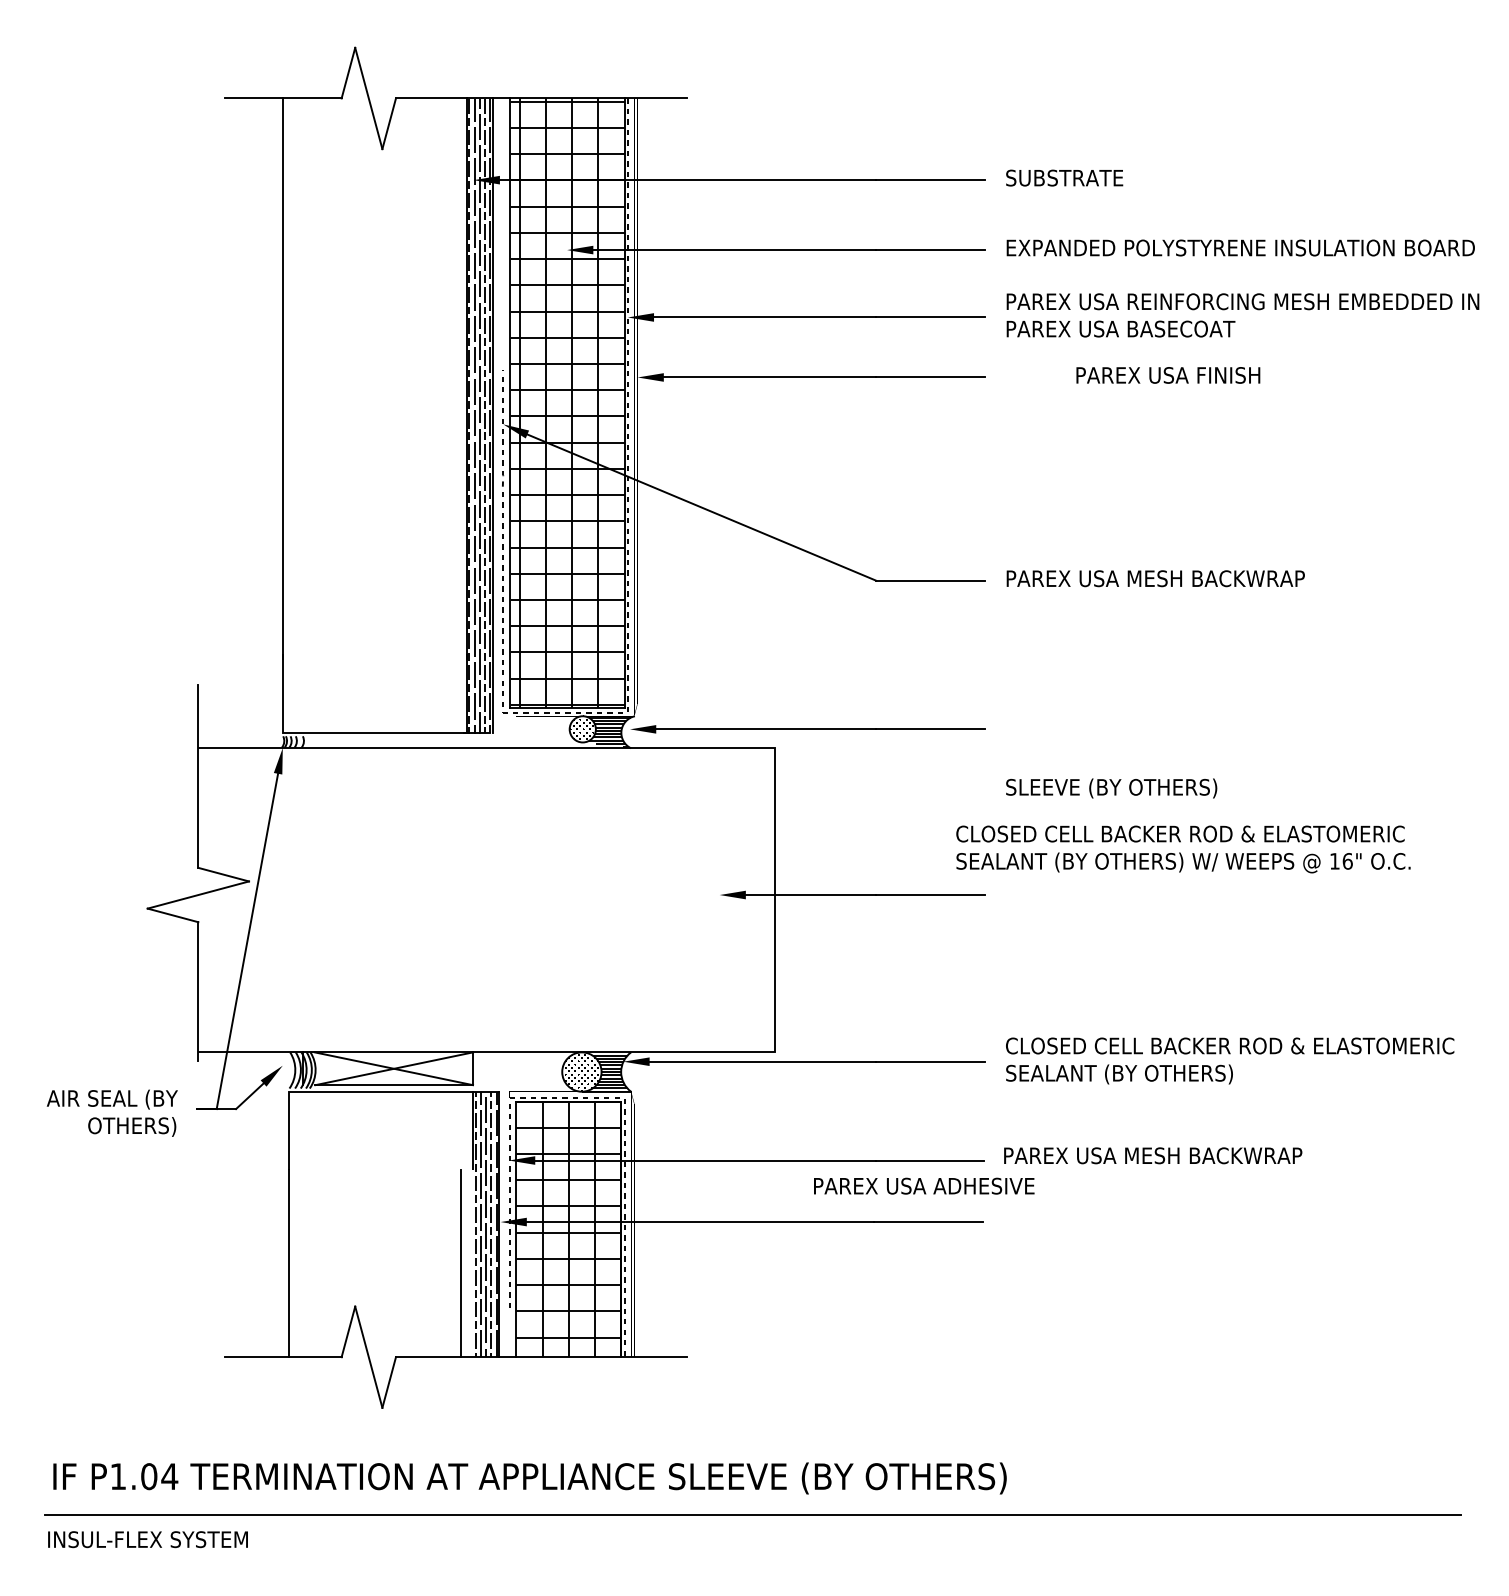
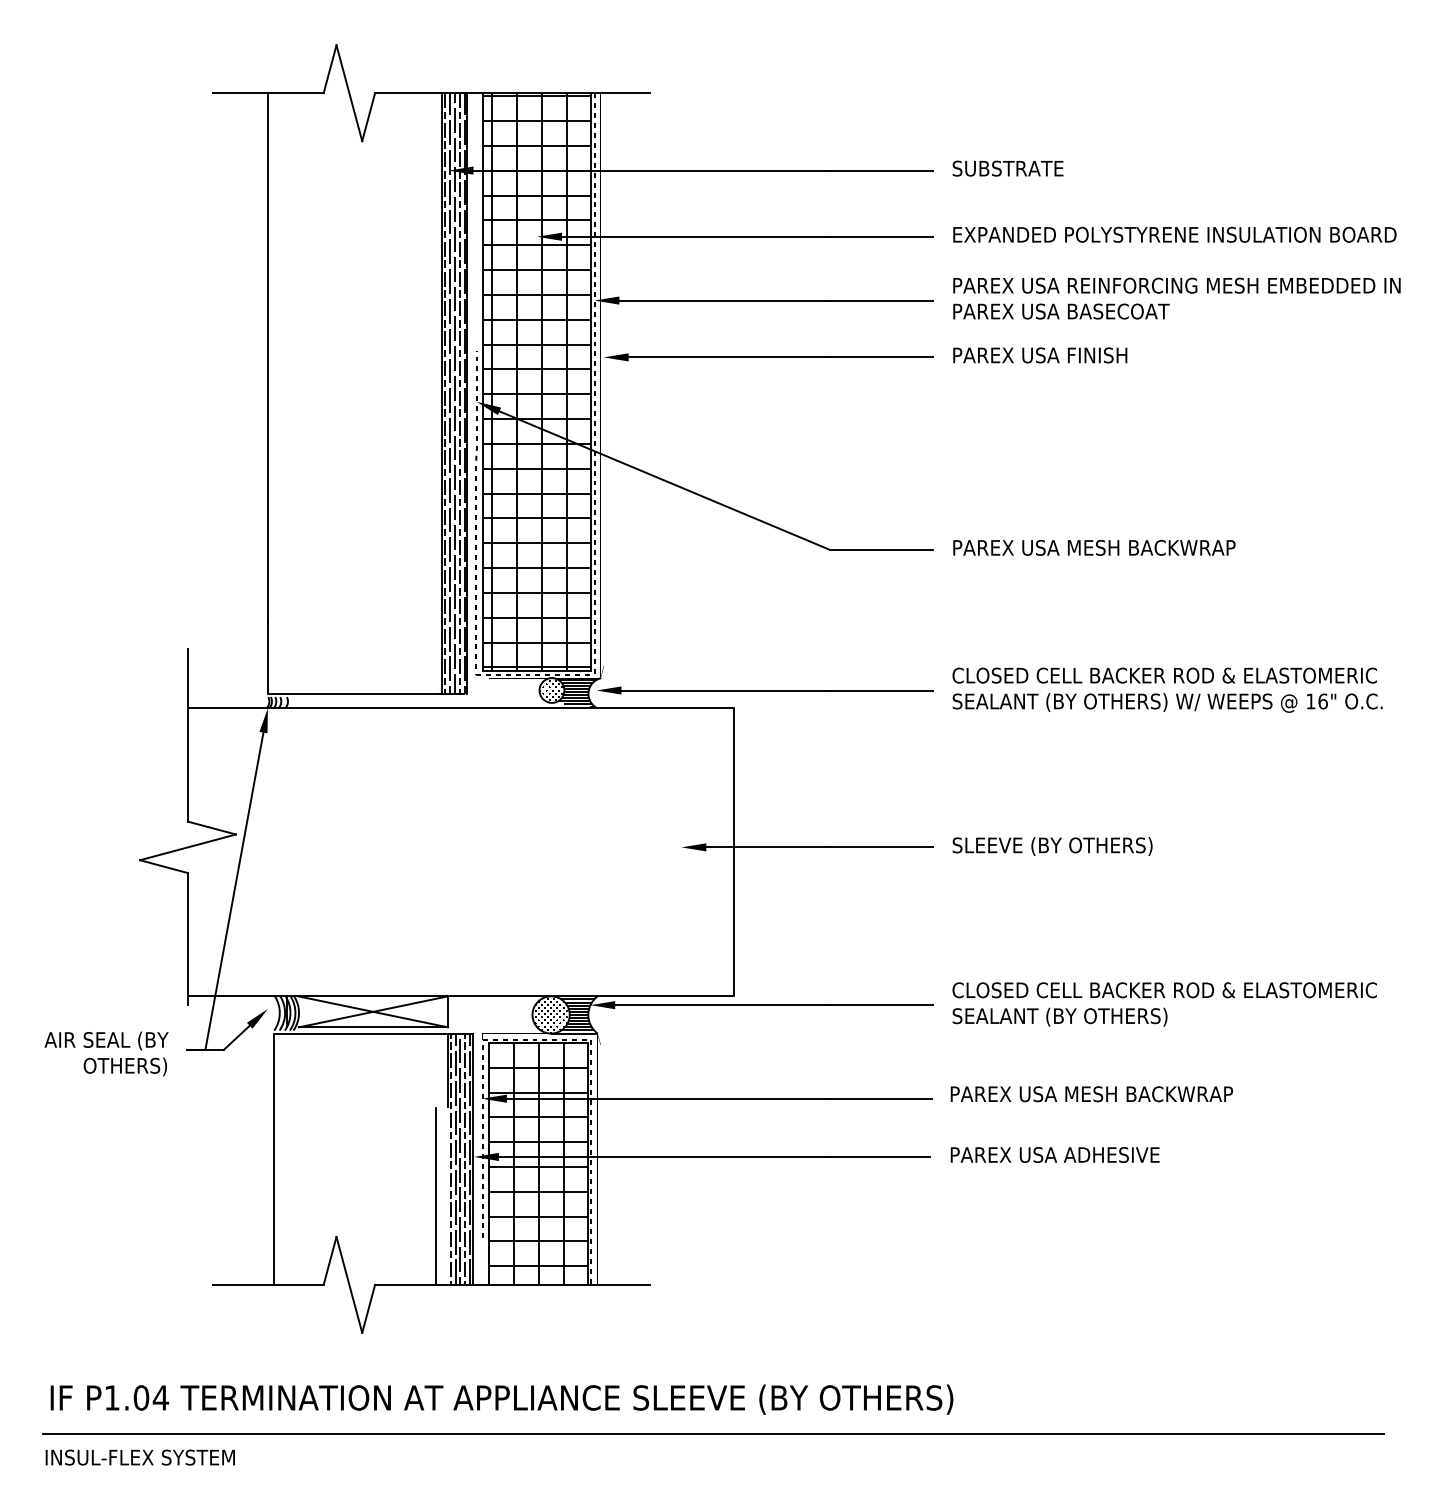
text: (1168, 375) -> (1040, 355), moved
text: (1111, 788) -> (1052, 846), moved
text: (1183, 848) -> (1167, 689), moved
text: (923, 1185) -> (1054, 1154), moved

